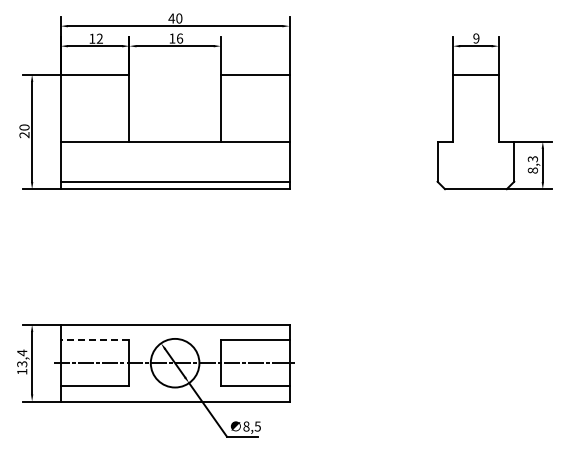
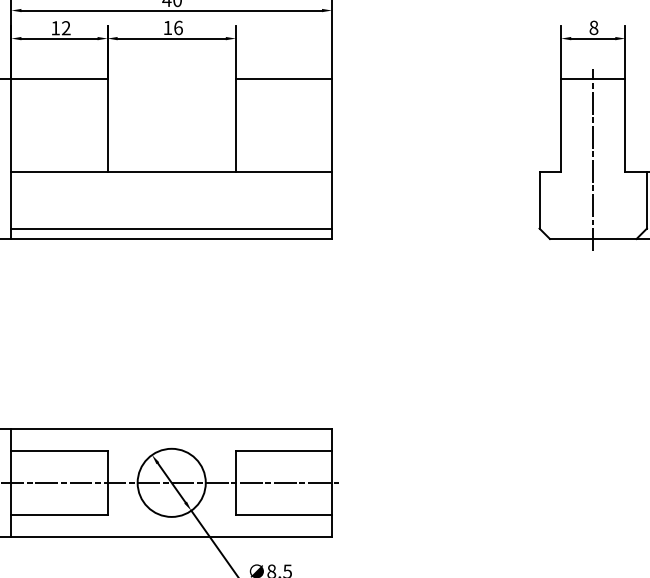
text: (476, 38) -> (594, 27), 9 -> 8
line: (475, 132) -> (592, 159), added
line: (94, 340) -> (58, 451), dashed -> solid

